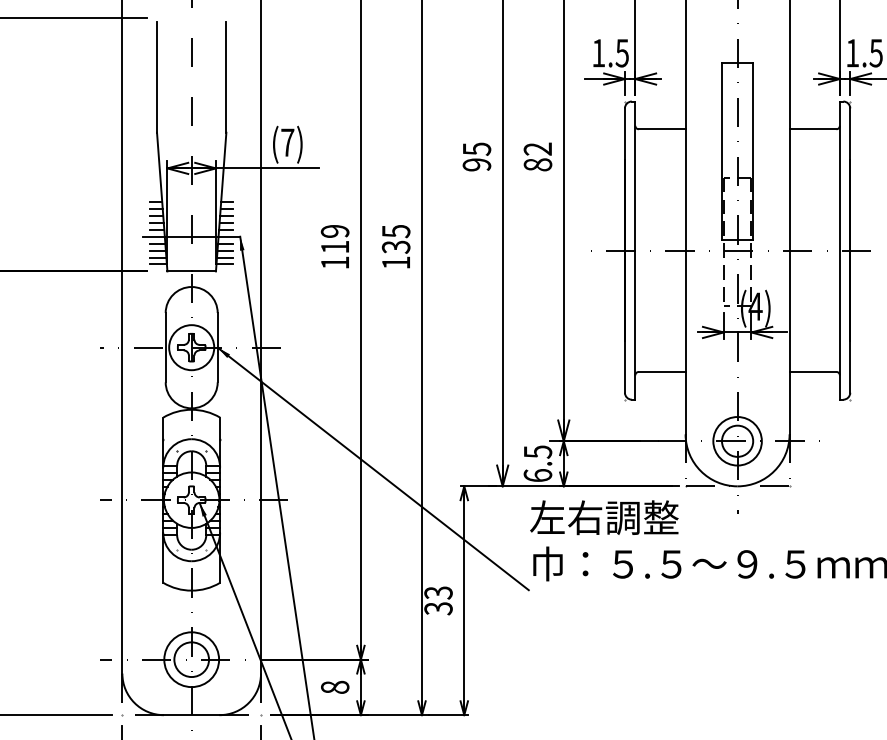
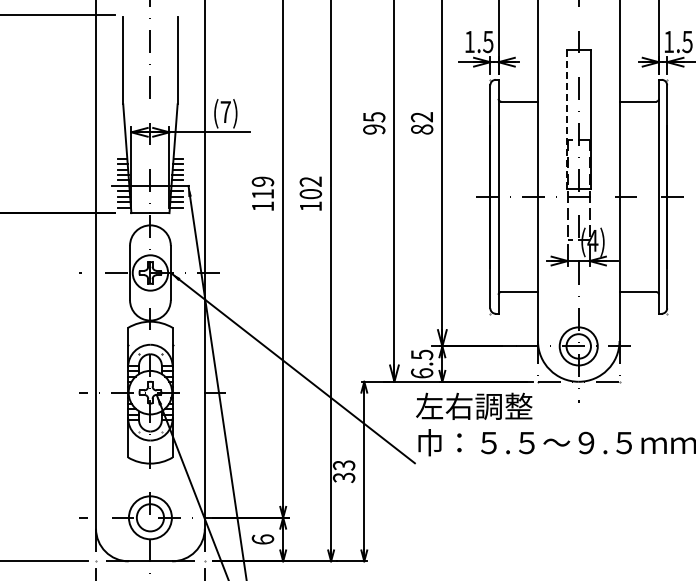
line: (721, 150) -> (566, 118), solid -> dashed
text: (395, 238) -> (310, 187), 135 -> 102
text: (334, 687) -> (262, 539), 8 -> 6

